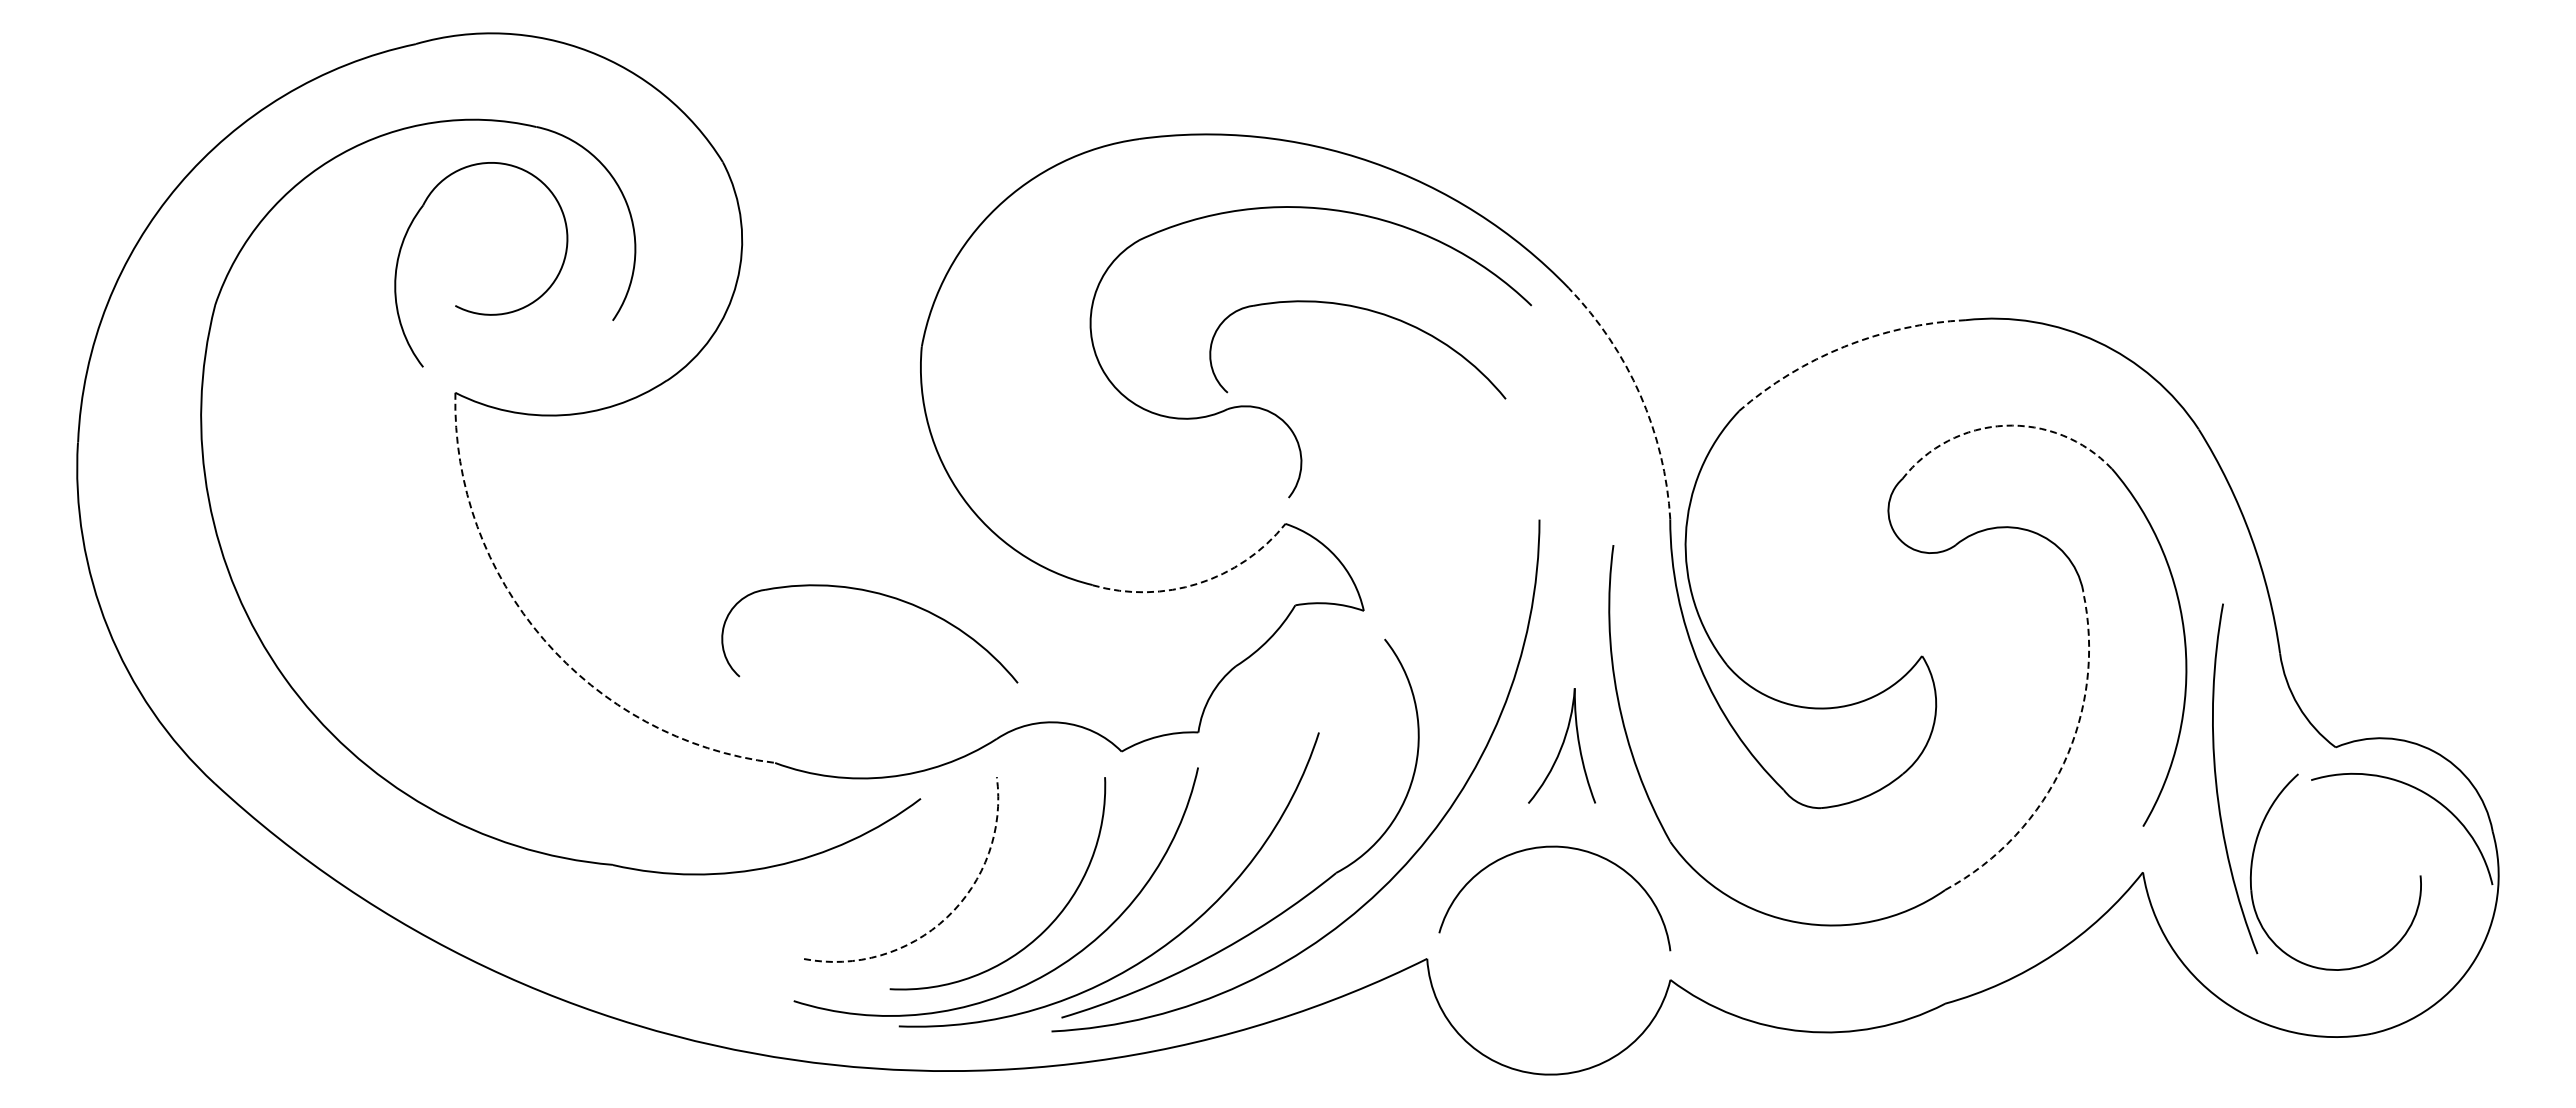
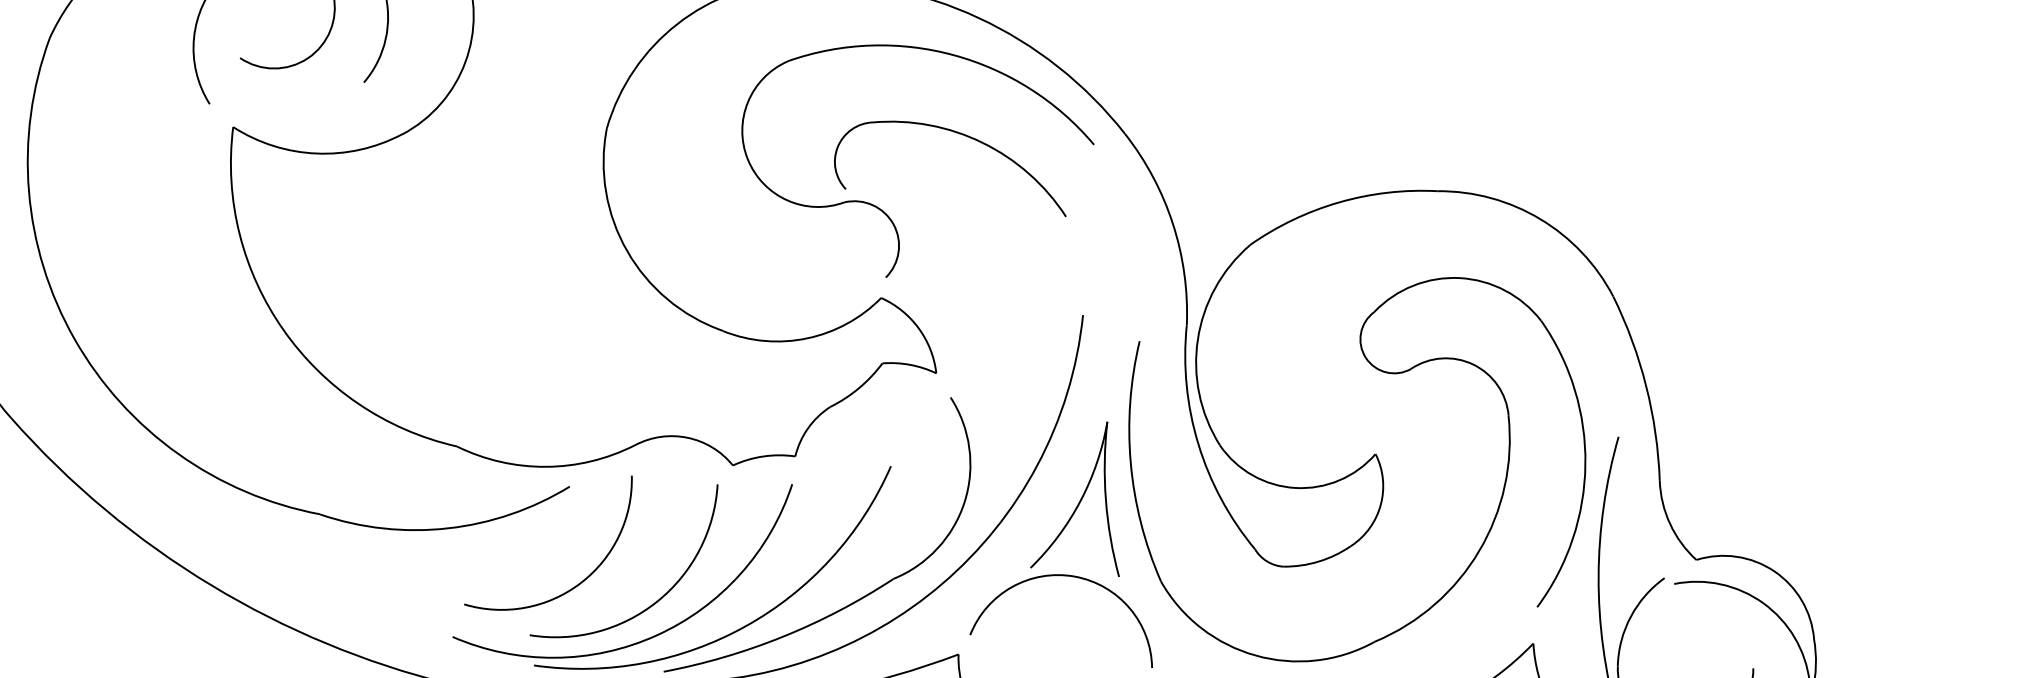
arc: (1844, 346) -> (1338, 202), dashed -> solid
arc: (1640, 394) -> (1173, 223), dashed -> solid
arc: (2004, 425) -> (1459, 277), dashed -> solid
arc: (1198, 583) -> (807, 338), dashed -> solid
part: (881, 595) -> (554, 322), removed
arc: (543, 639) -> (283, 329), dashed -> solid
part: (1561, 745) -> (1082, 496), size x1.67
arc: (2063, 763) -> (1479, 550), dashed -> solid
arc: (947, 917) -> (581, 583), dashed -> solid

